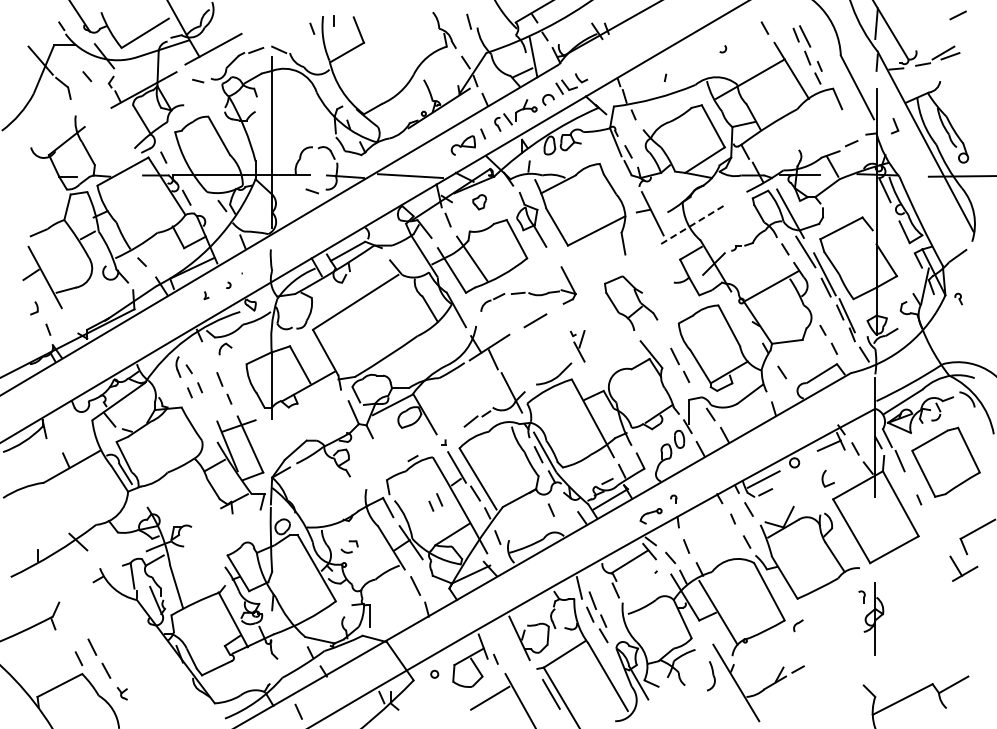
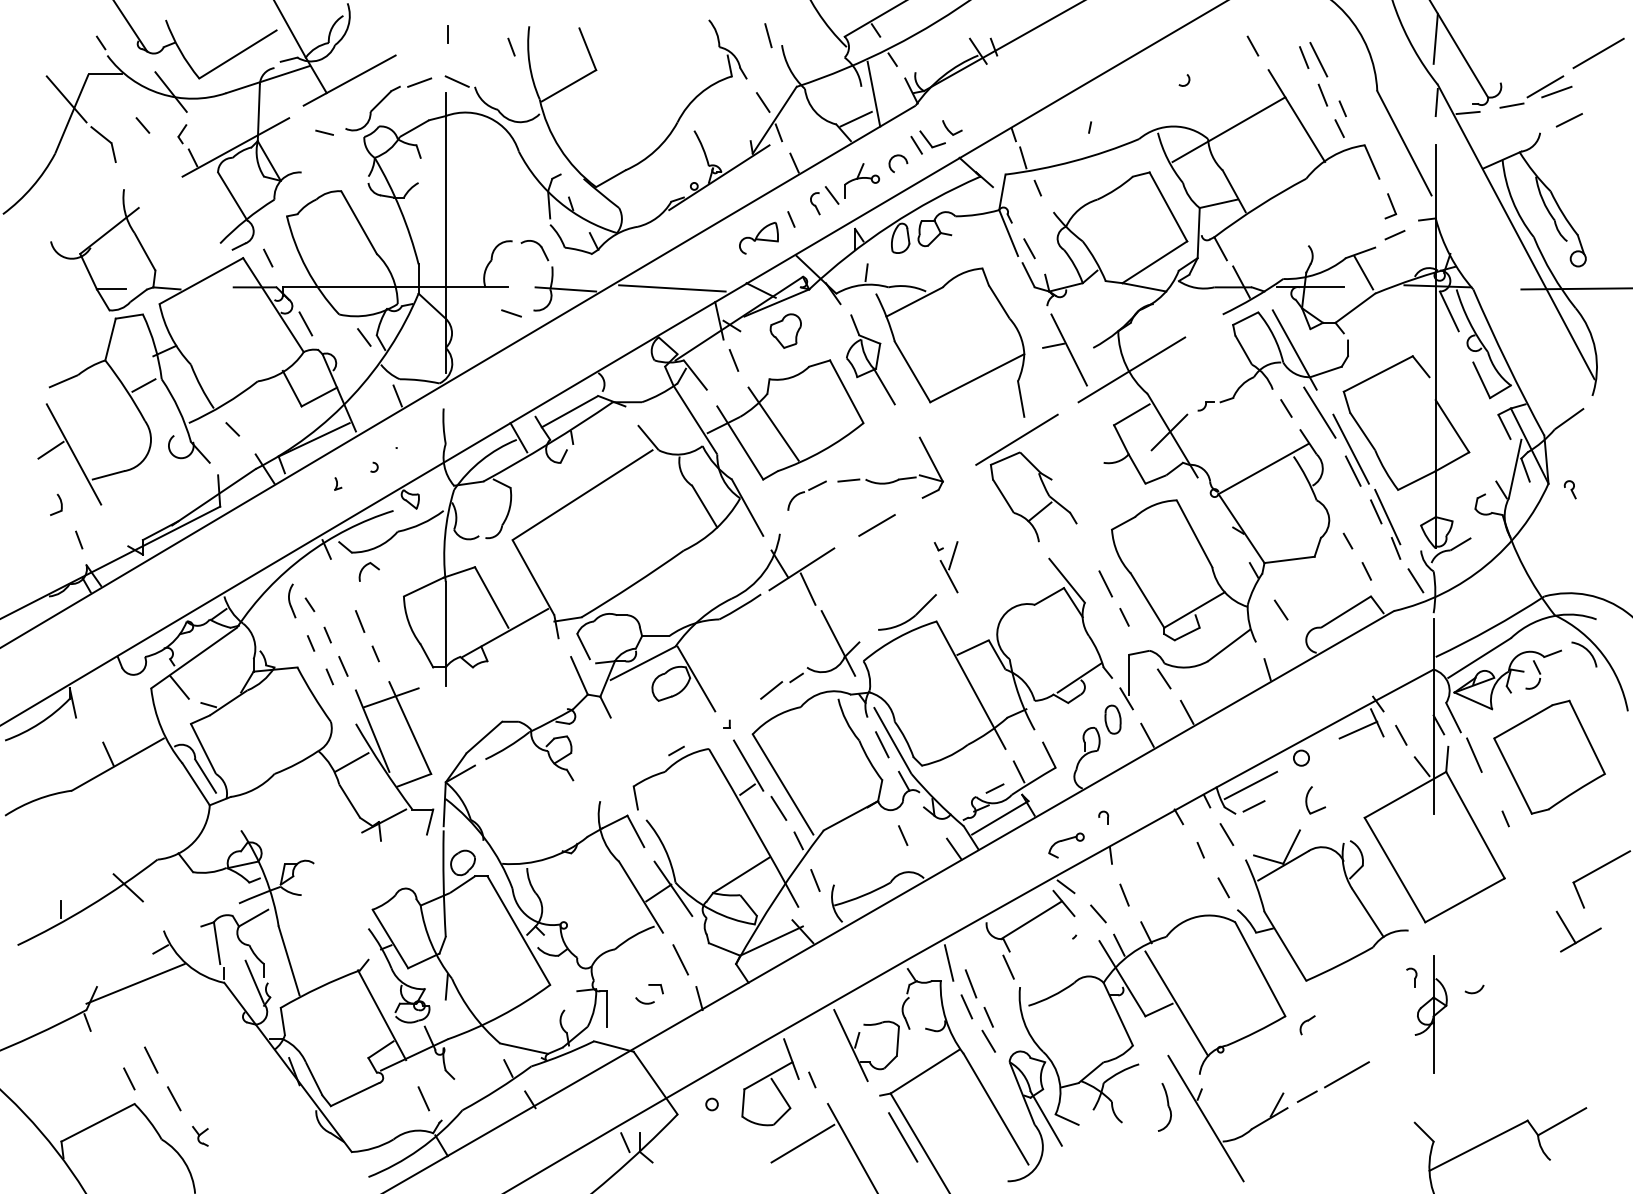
line: (957, 15) -> (1568, 120), moved
line: (333, 20) -> (446, 33), moved
line: (975, 32) -> (1597, 53), added
part: (895, 126) -> (1391, 207), moved
part: (479, 202) -> (785, 331), size x1.43
line: (690, 226) -> (1130, 370), dashed -> solid
line: (620, 268) -> (1016, 439), added
part: (827, 478) -> (1314, 800), moved
part: (435, 502) -> (336, 670), moved
part: (349, 546) -> (649, 993), moved
line: (82, 600) -> (135, 983), added
arc: (901, 604) -> (1476, 990), added
line: (821, 655) -> (1345, 1073), added
line: (298, 711) -> (423, 1098), moved

